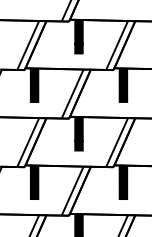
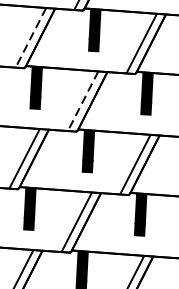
line: (28, 45) -> (31, 37), solid -> dashed
line: (72, 94) -> (82, 101), solid -> dashed

